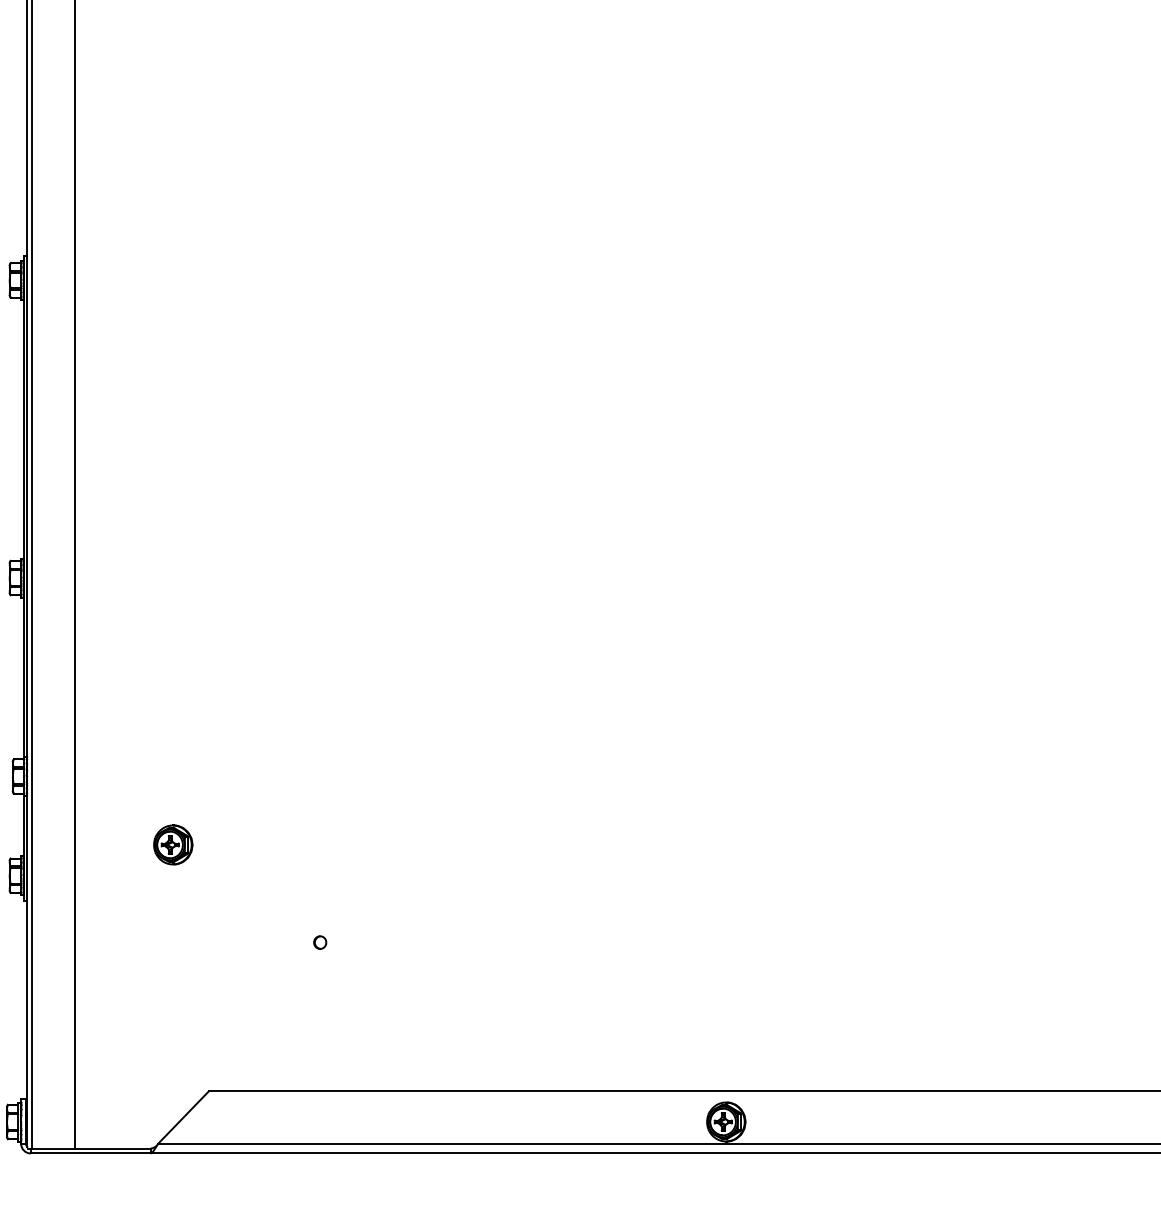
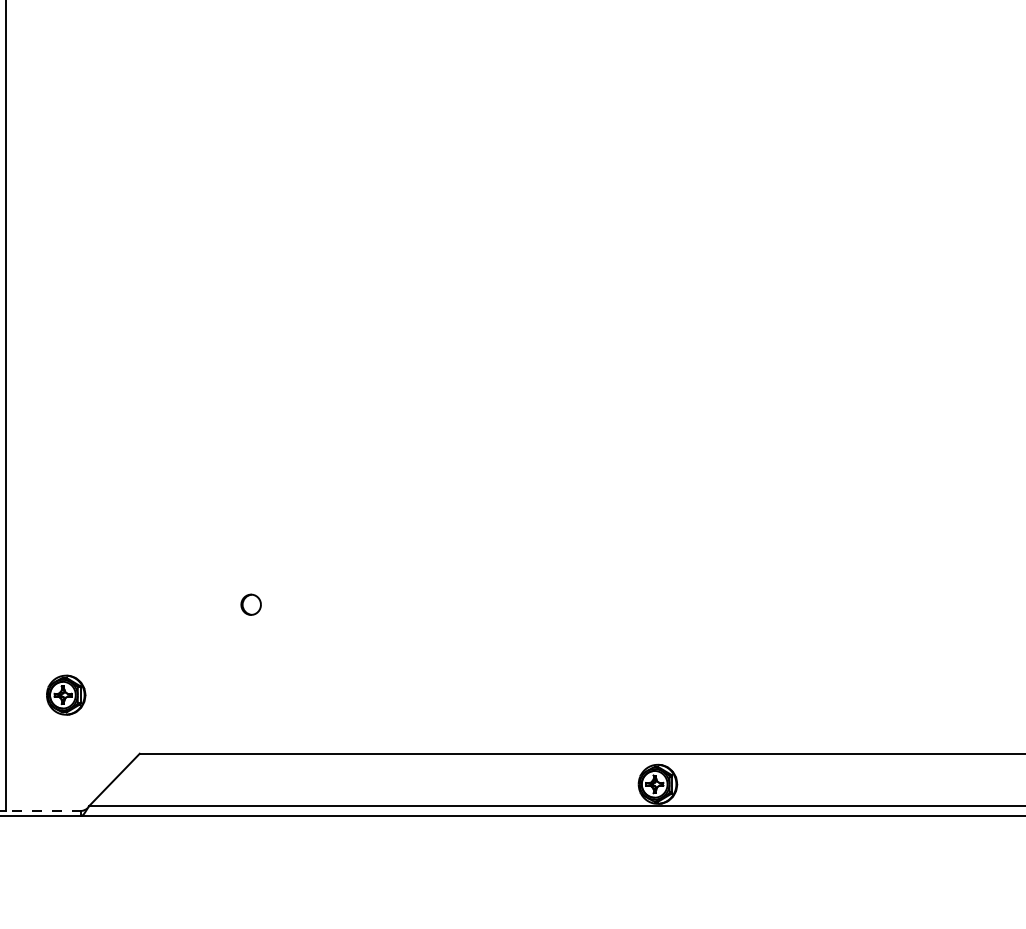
part: (173, 844) -> (66, 694), moved
part: (320, 942) -> (251, 604), size x1.6
line: (113, 1148) -> (44, 810), solid -> dashed

